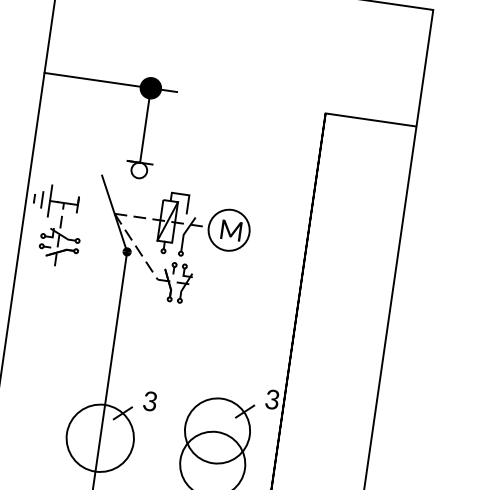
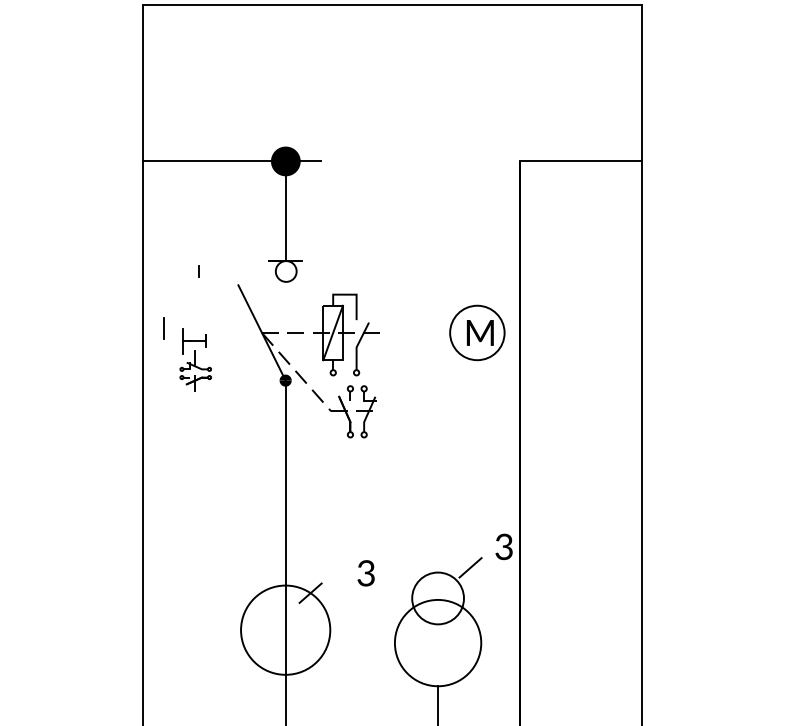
line: (34, 198) -> (198, 271), moved
part: (62, 226) -> (195, 359), size x0.6
part: (229, 229) -> (477, 332), moved
text: (149, 401) -> (365, 573), moved
circle: (217, 430) -> (437, 598), size x0.6

